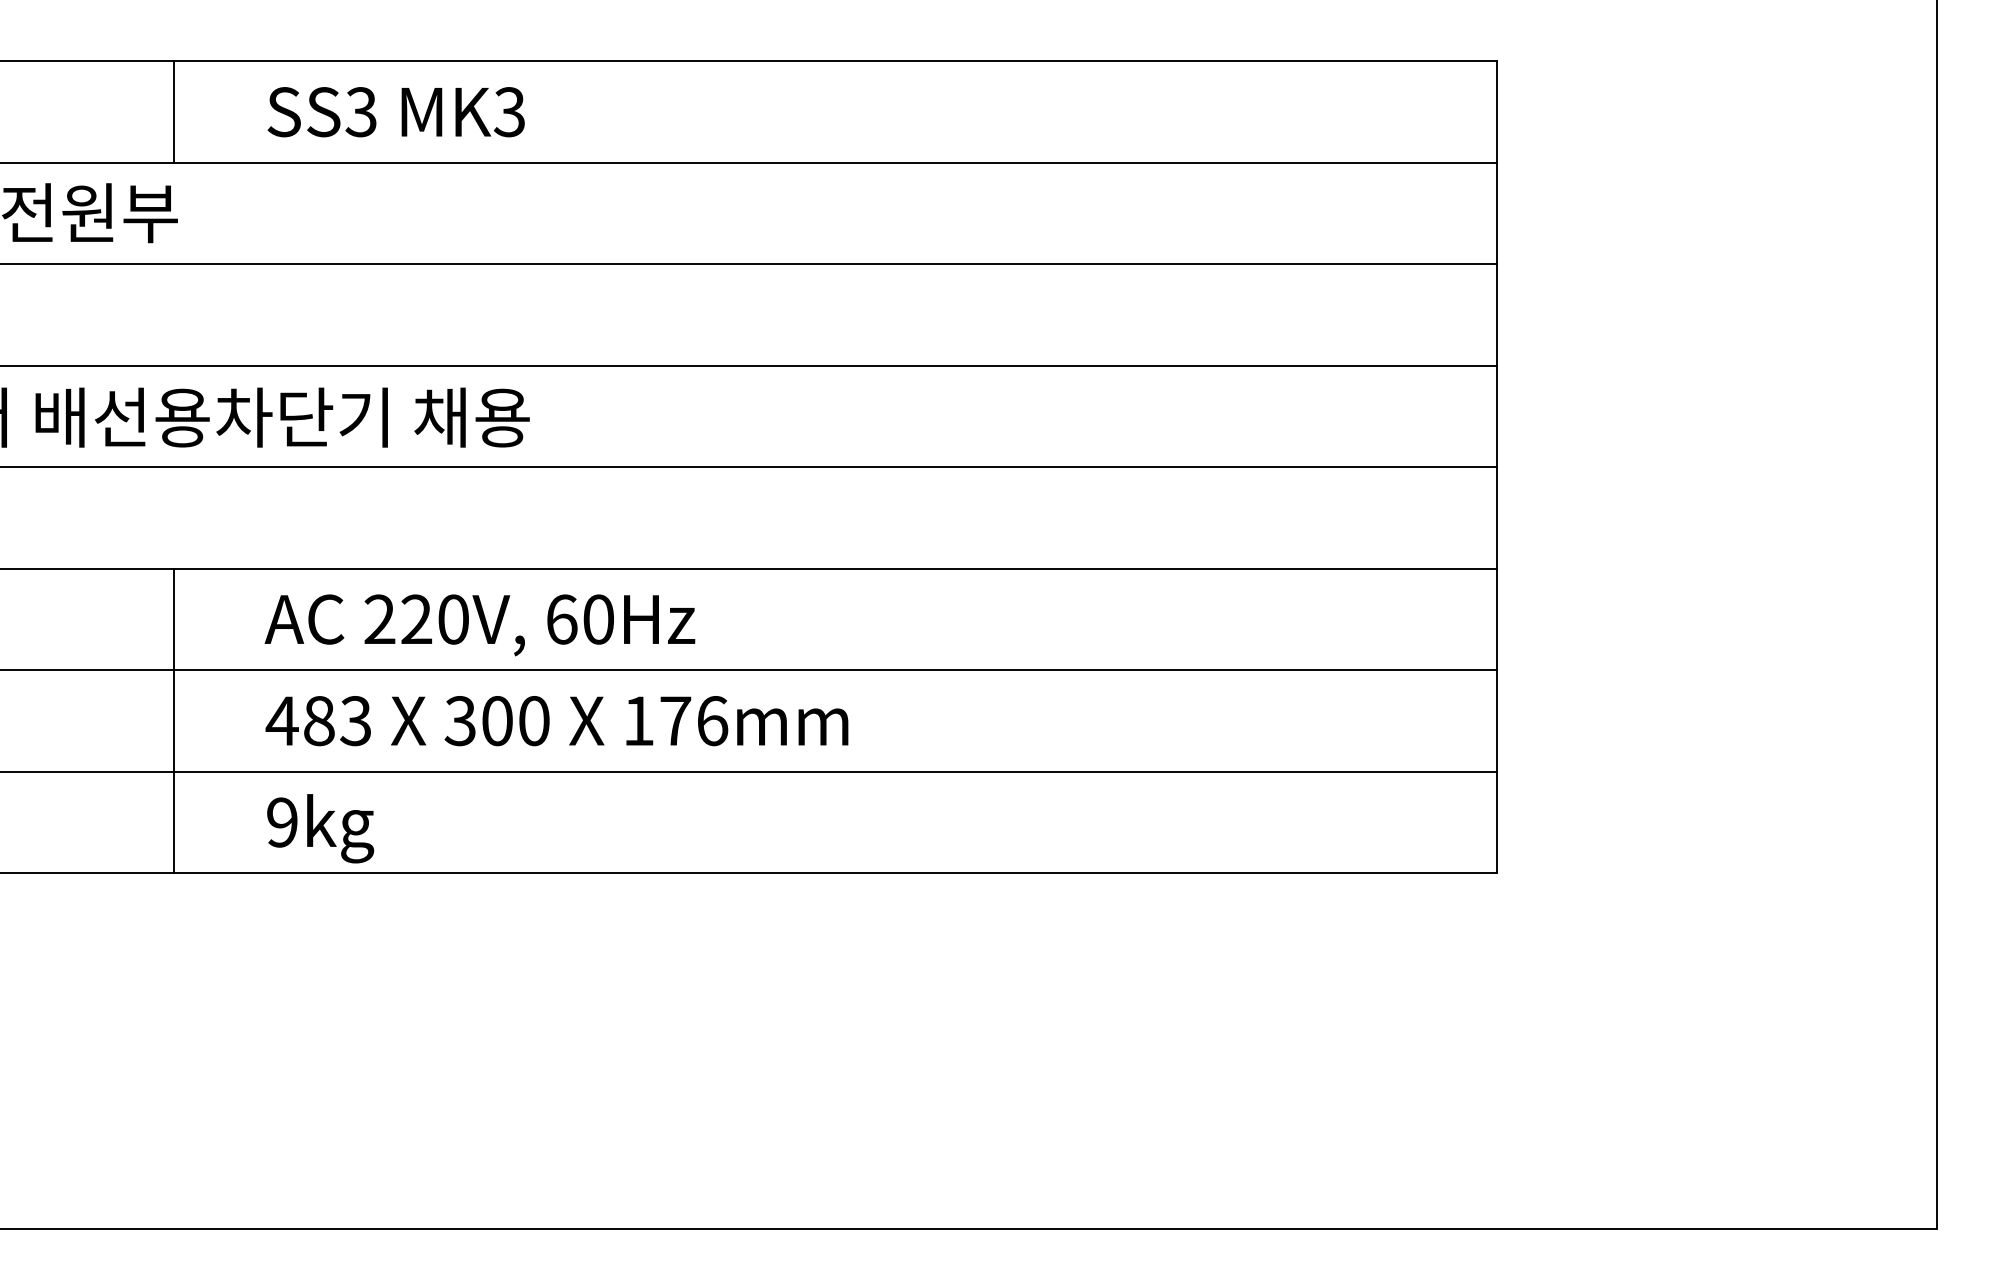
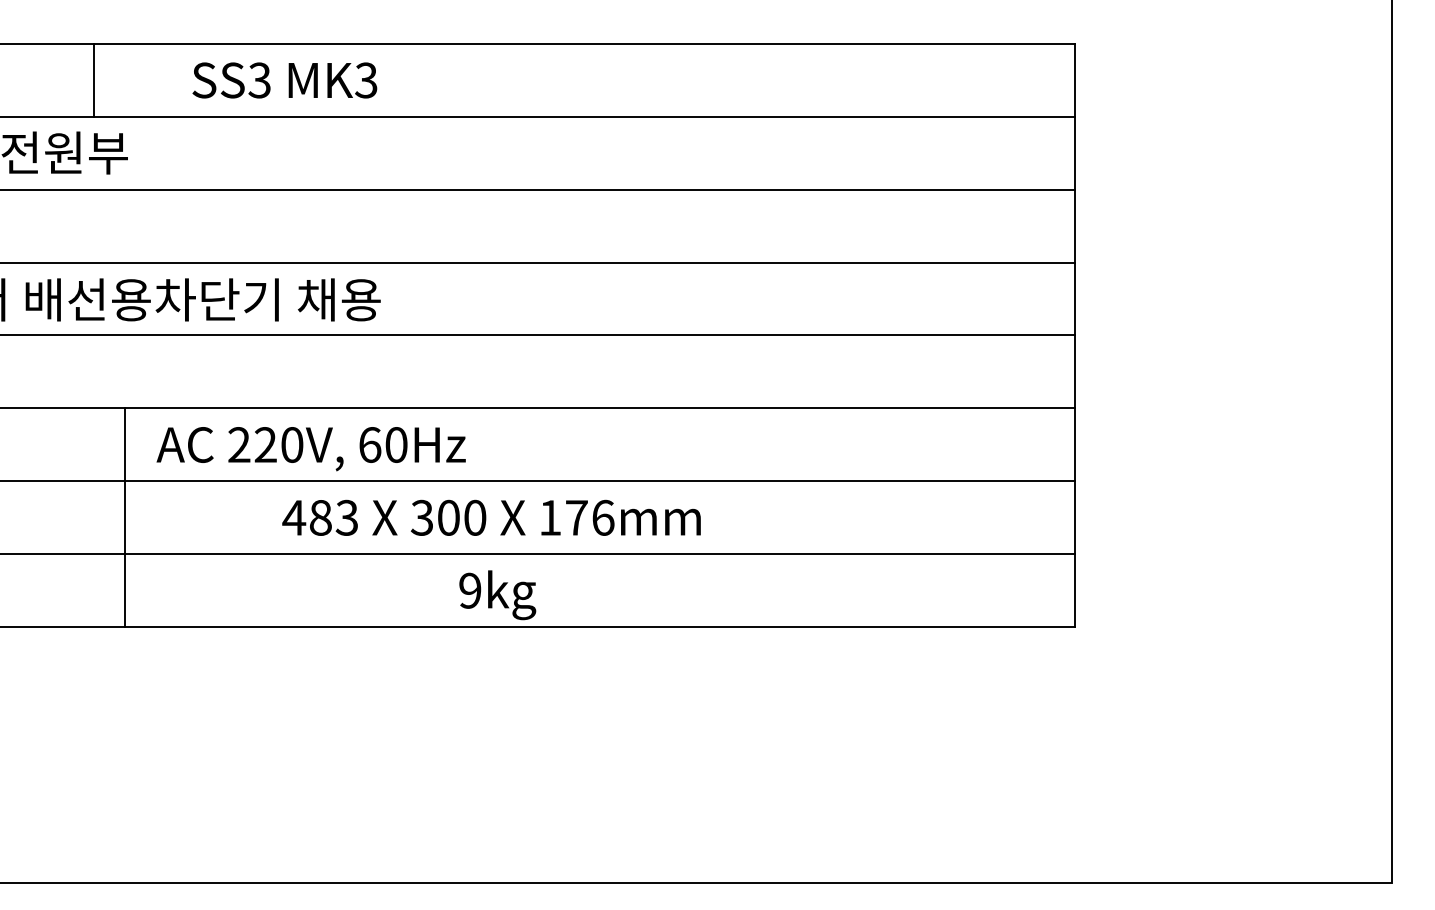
line: (174, 111) -> (94, 79), moved
text: (479, 625) -> (310, 449), moved
text: (556, 721) -> (491, 518), moved
text: (320, 828) -> (497, 595), moved

